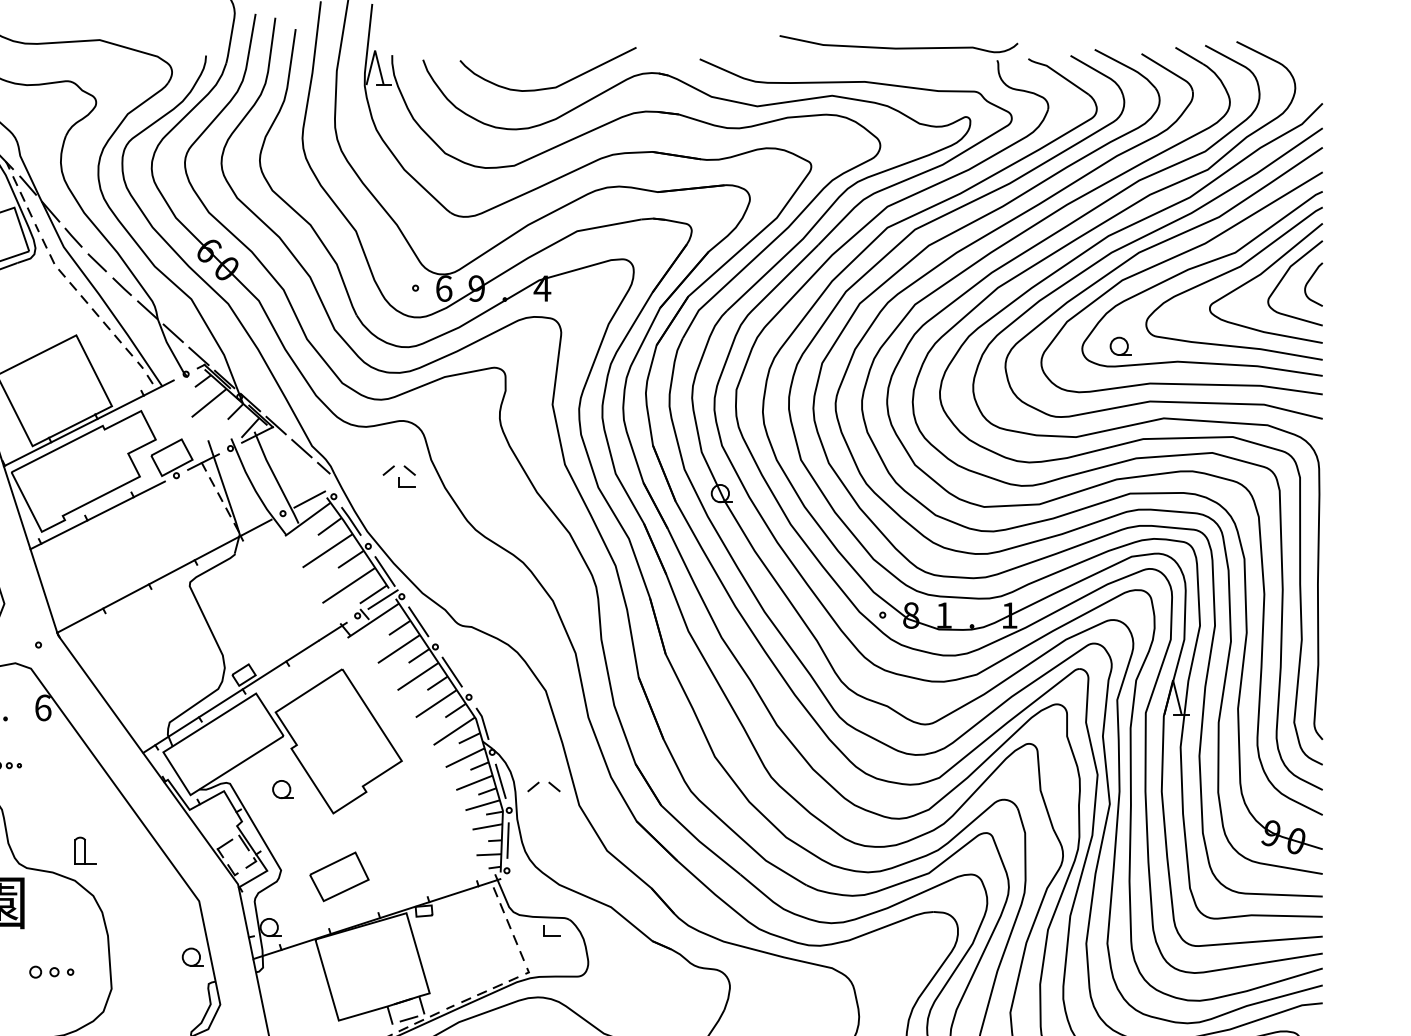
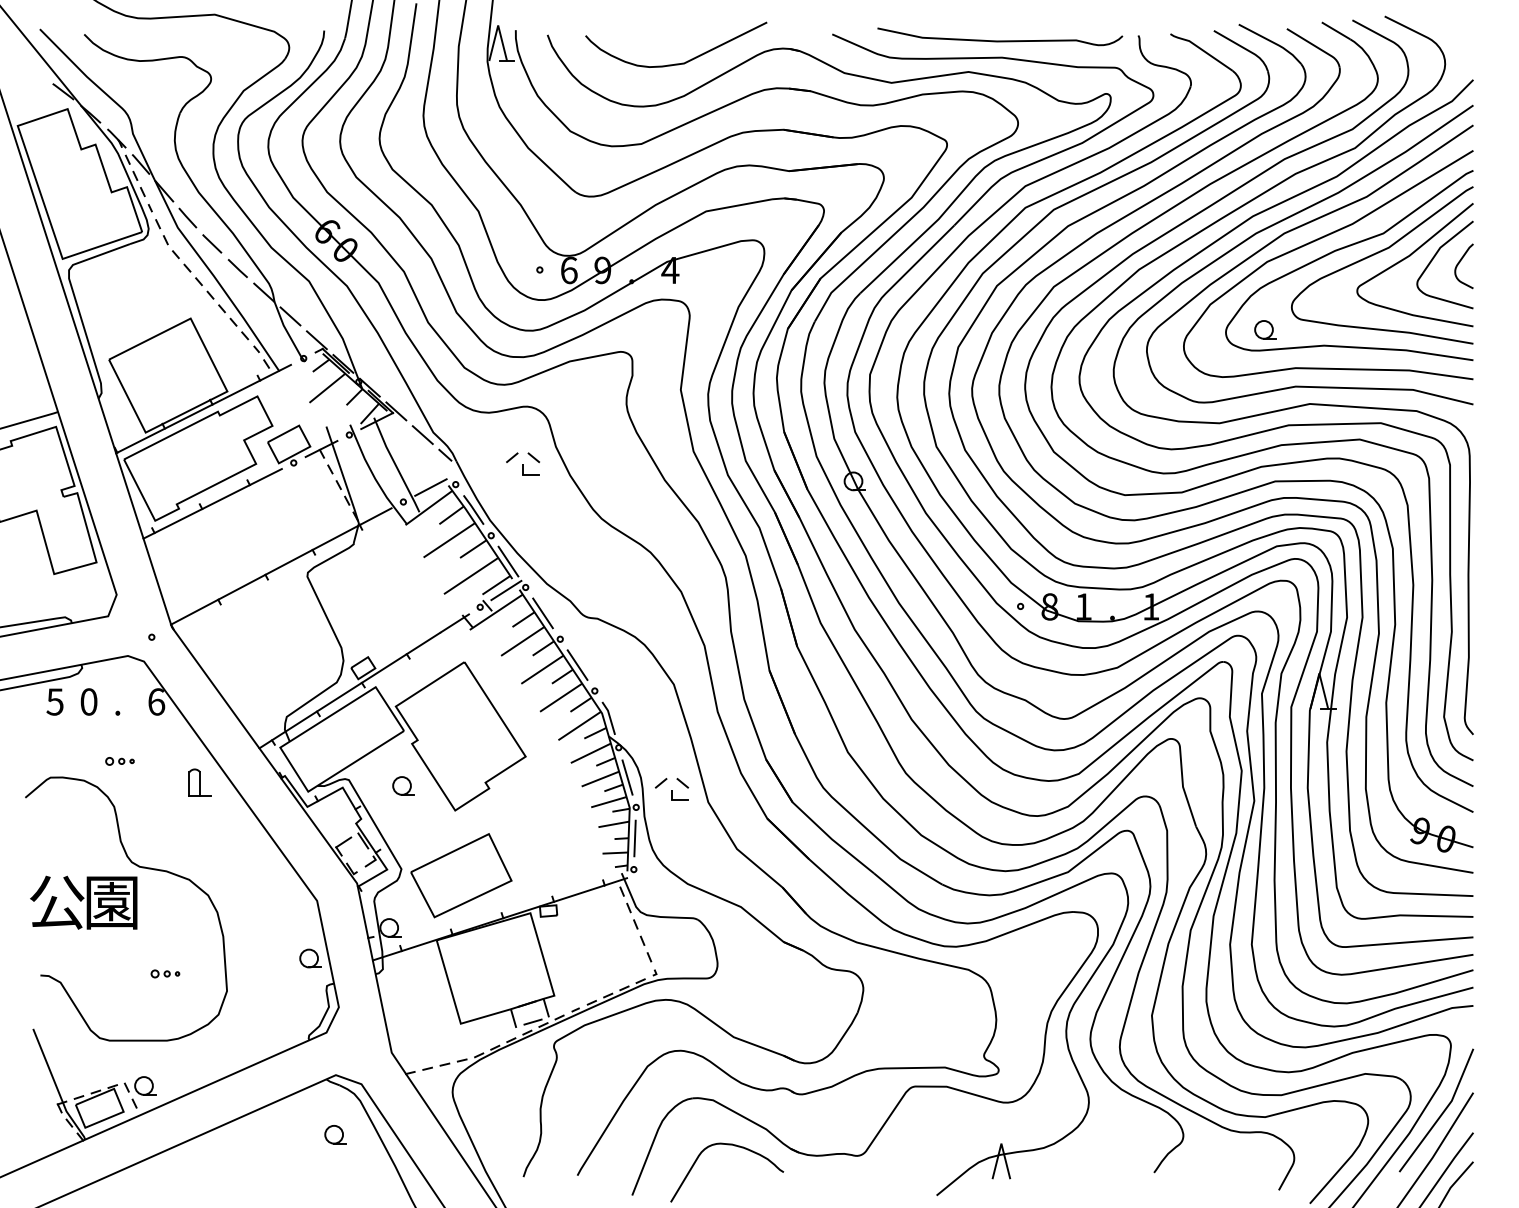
curve: (899, 47) -> (1000, 40), moved
part: (84, 850) -> (199, 782), moved
part: (339, 876) -> (461, 875), size x1.67
part: (551, 930) -> (679, 795), moved
part: (51, 971) -> (165, 973), size x0.62

